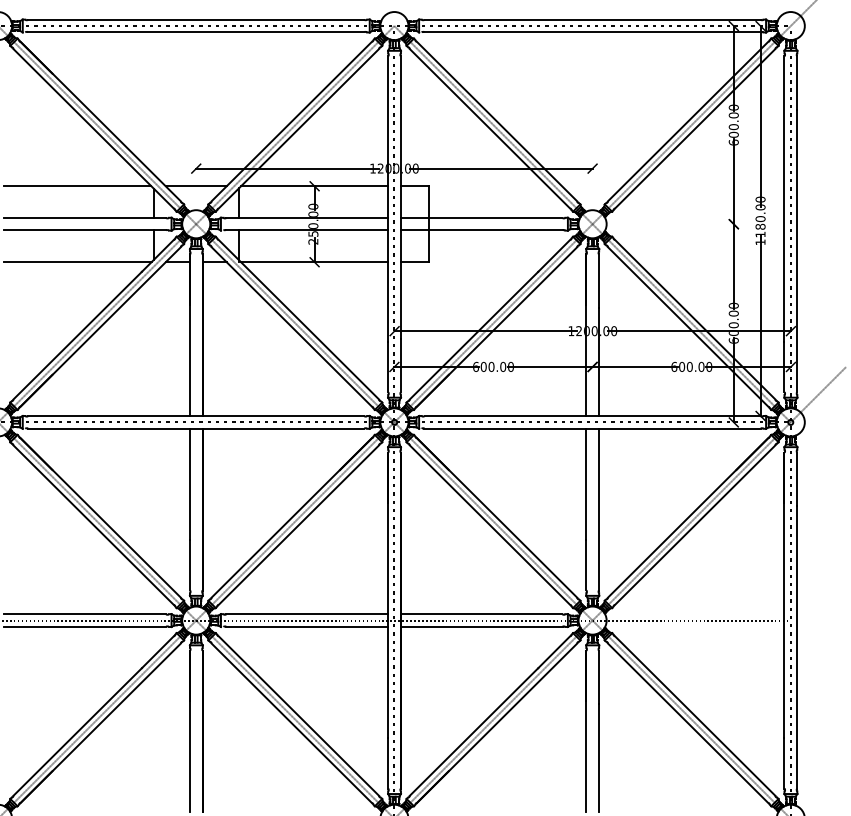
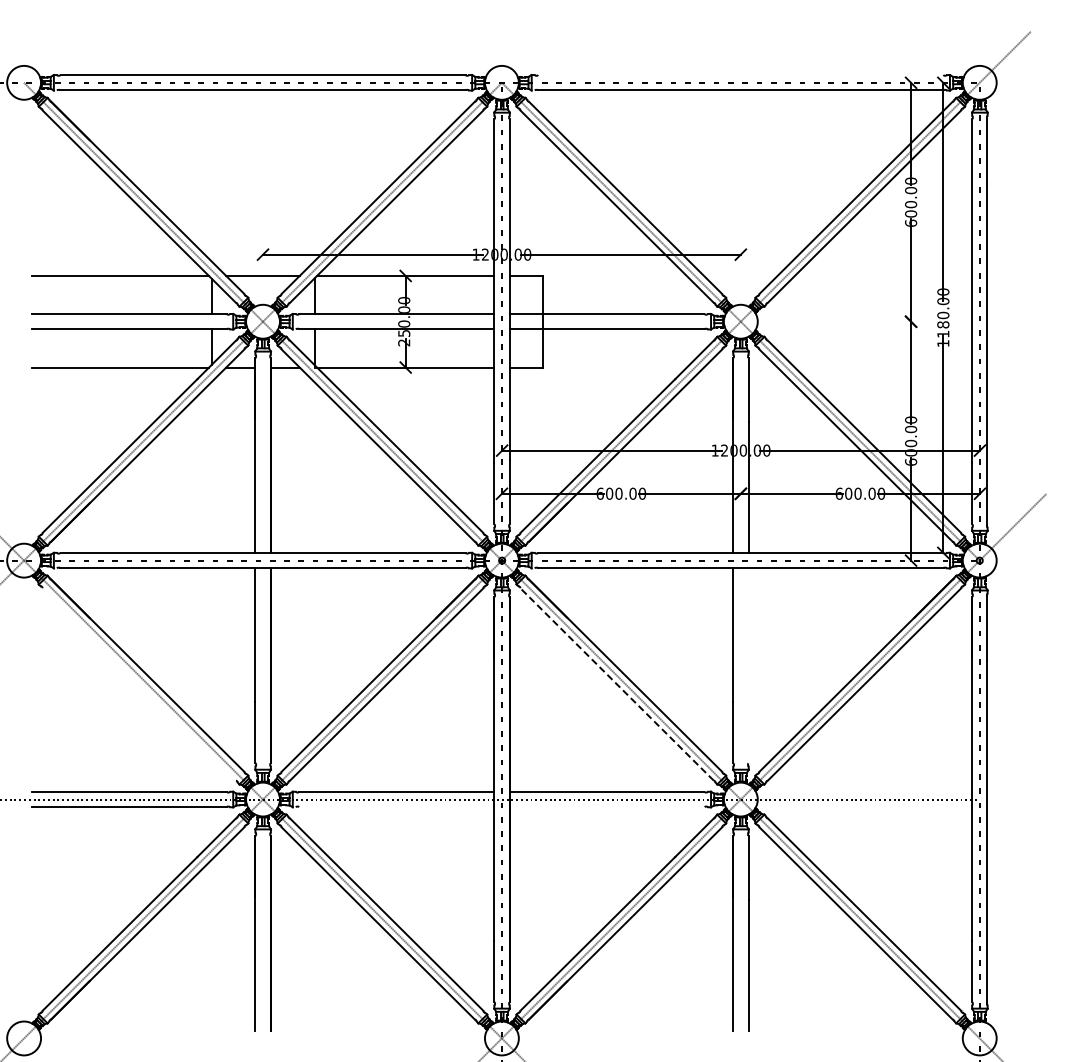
line: (592, 19) -> (740, 75), removed
line: (598, 509) -> (748, 665), removed
line: (92, 525) -> (138, 684), removed
line: (489, 525) -> (616, 684), solid -> dashed
line: (306, 627) -> (396, 807), removed
line: (481, 627) -> (606, 807), removed

